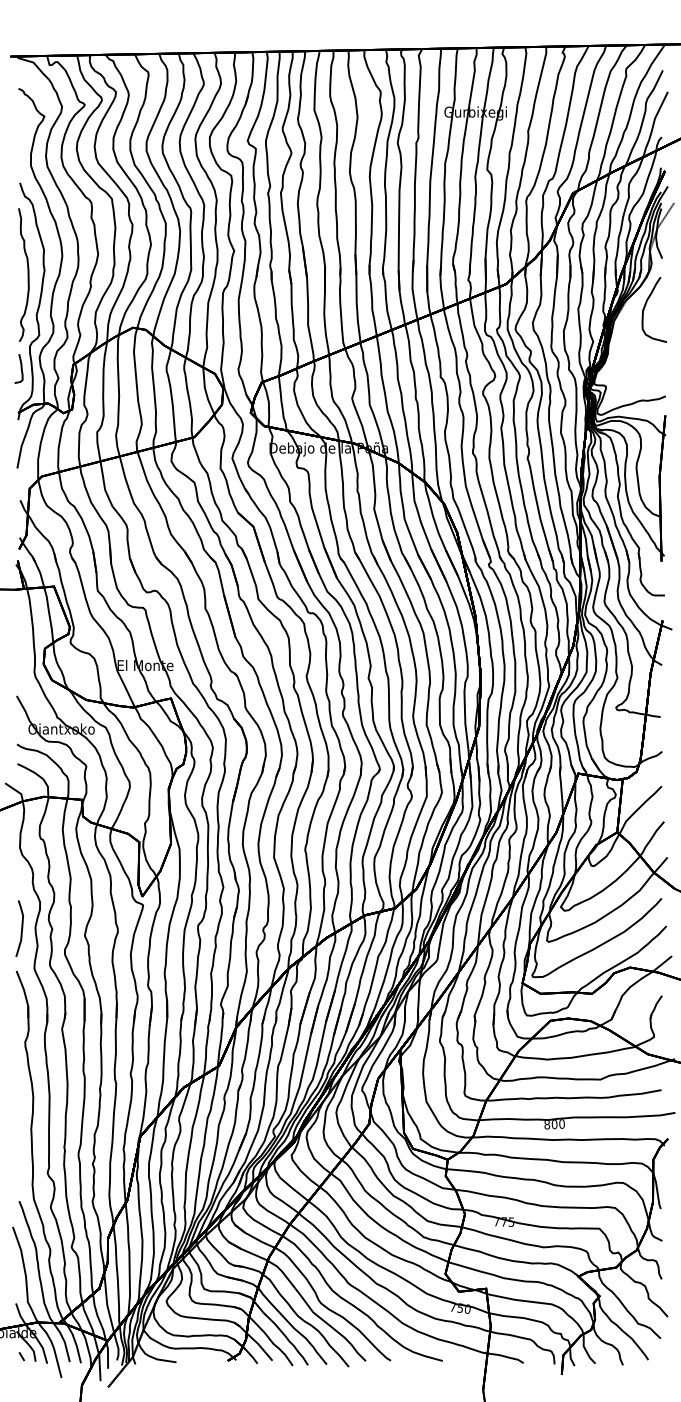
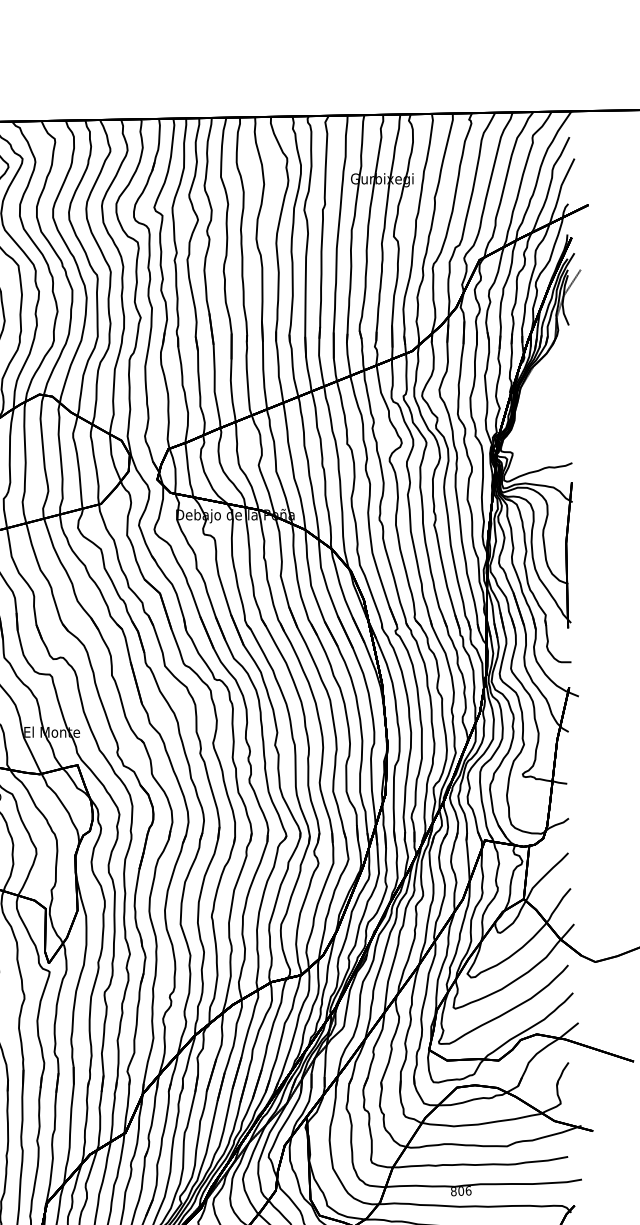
part: (646, 305) -> (553, 372), removed
text: (561, 1123) -> (468, 1190), 800 -> 806

